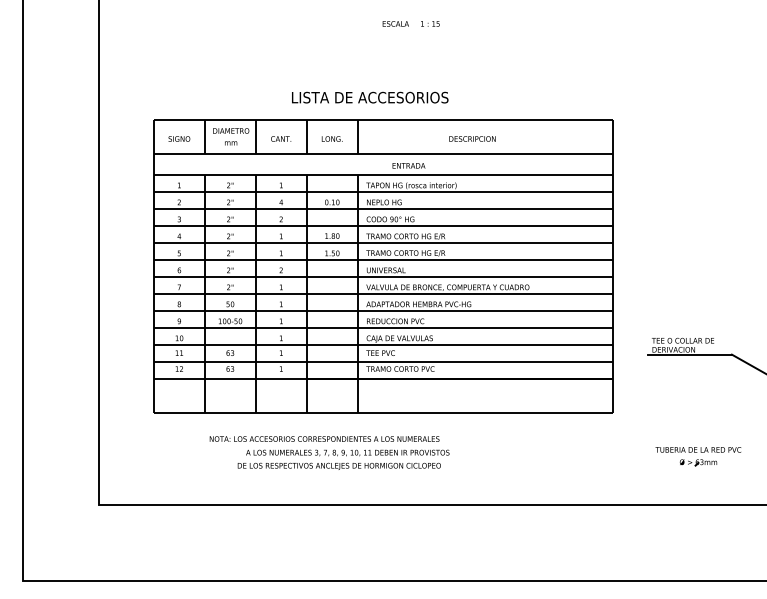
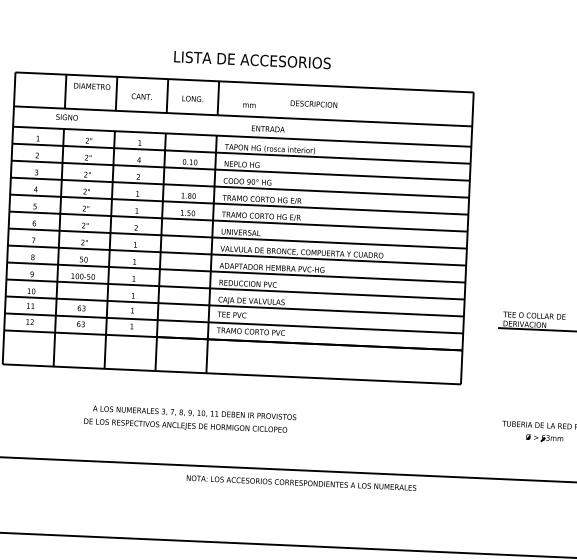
text: (370, 97) -> (252, 59), moved
text: (179, 138) -> (67, 116), moved
text: (472, 138) -> (313, 103), moved
text: (231, 143) -> (249, 105), moved
text: (324, 438) -> (301, 482), moved

